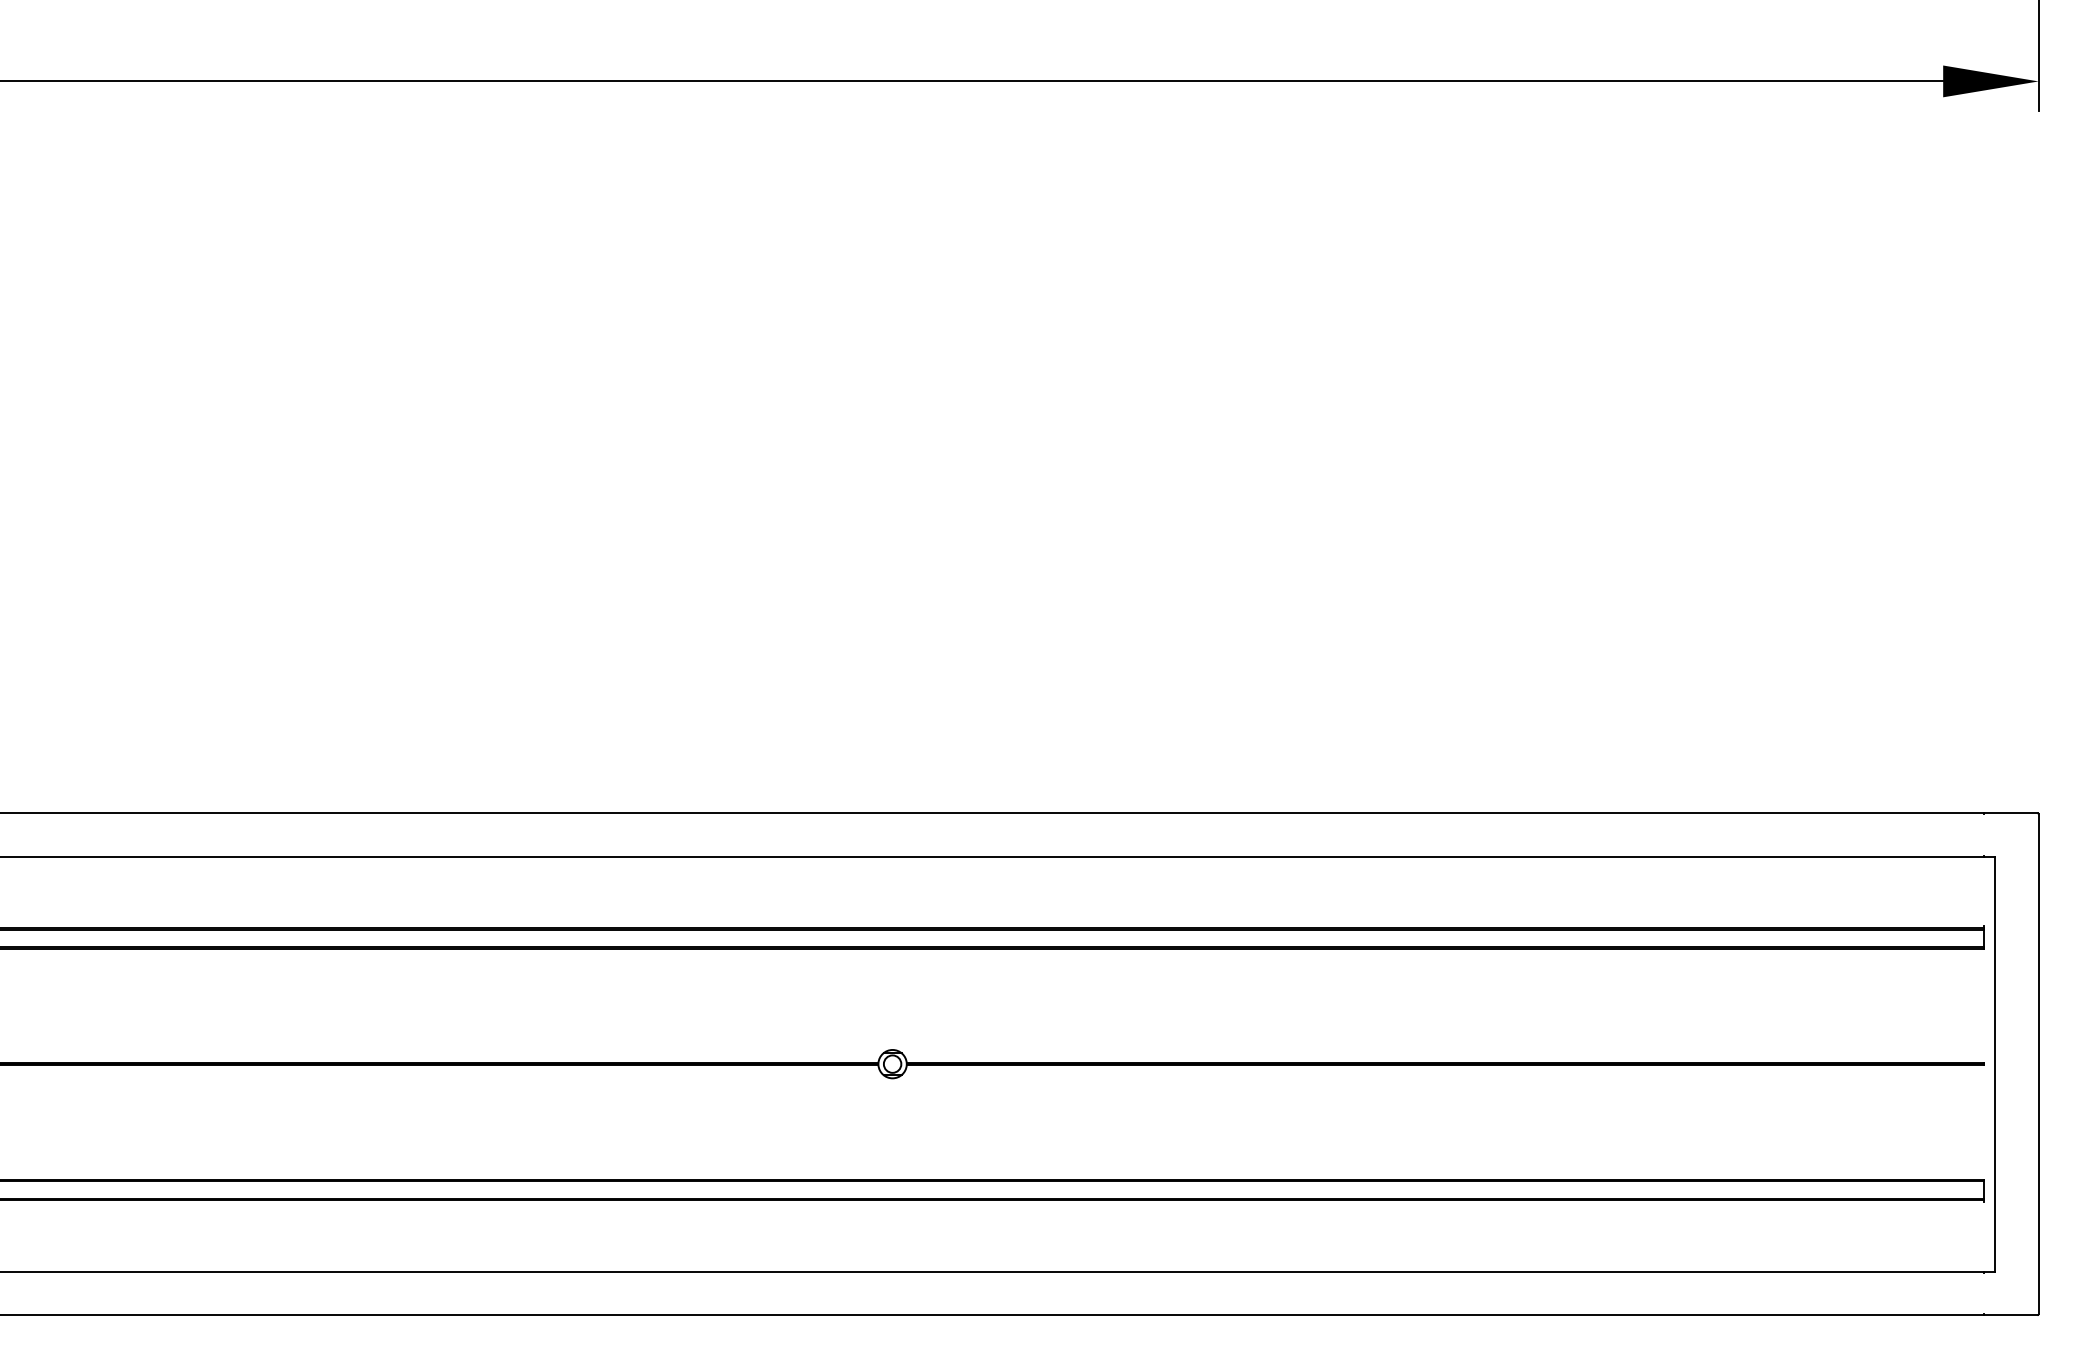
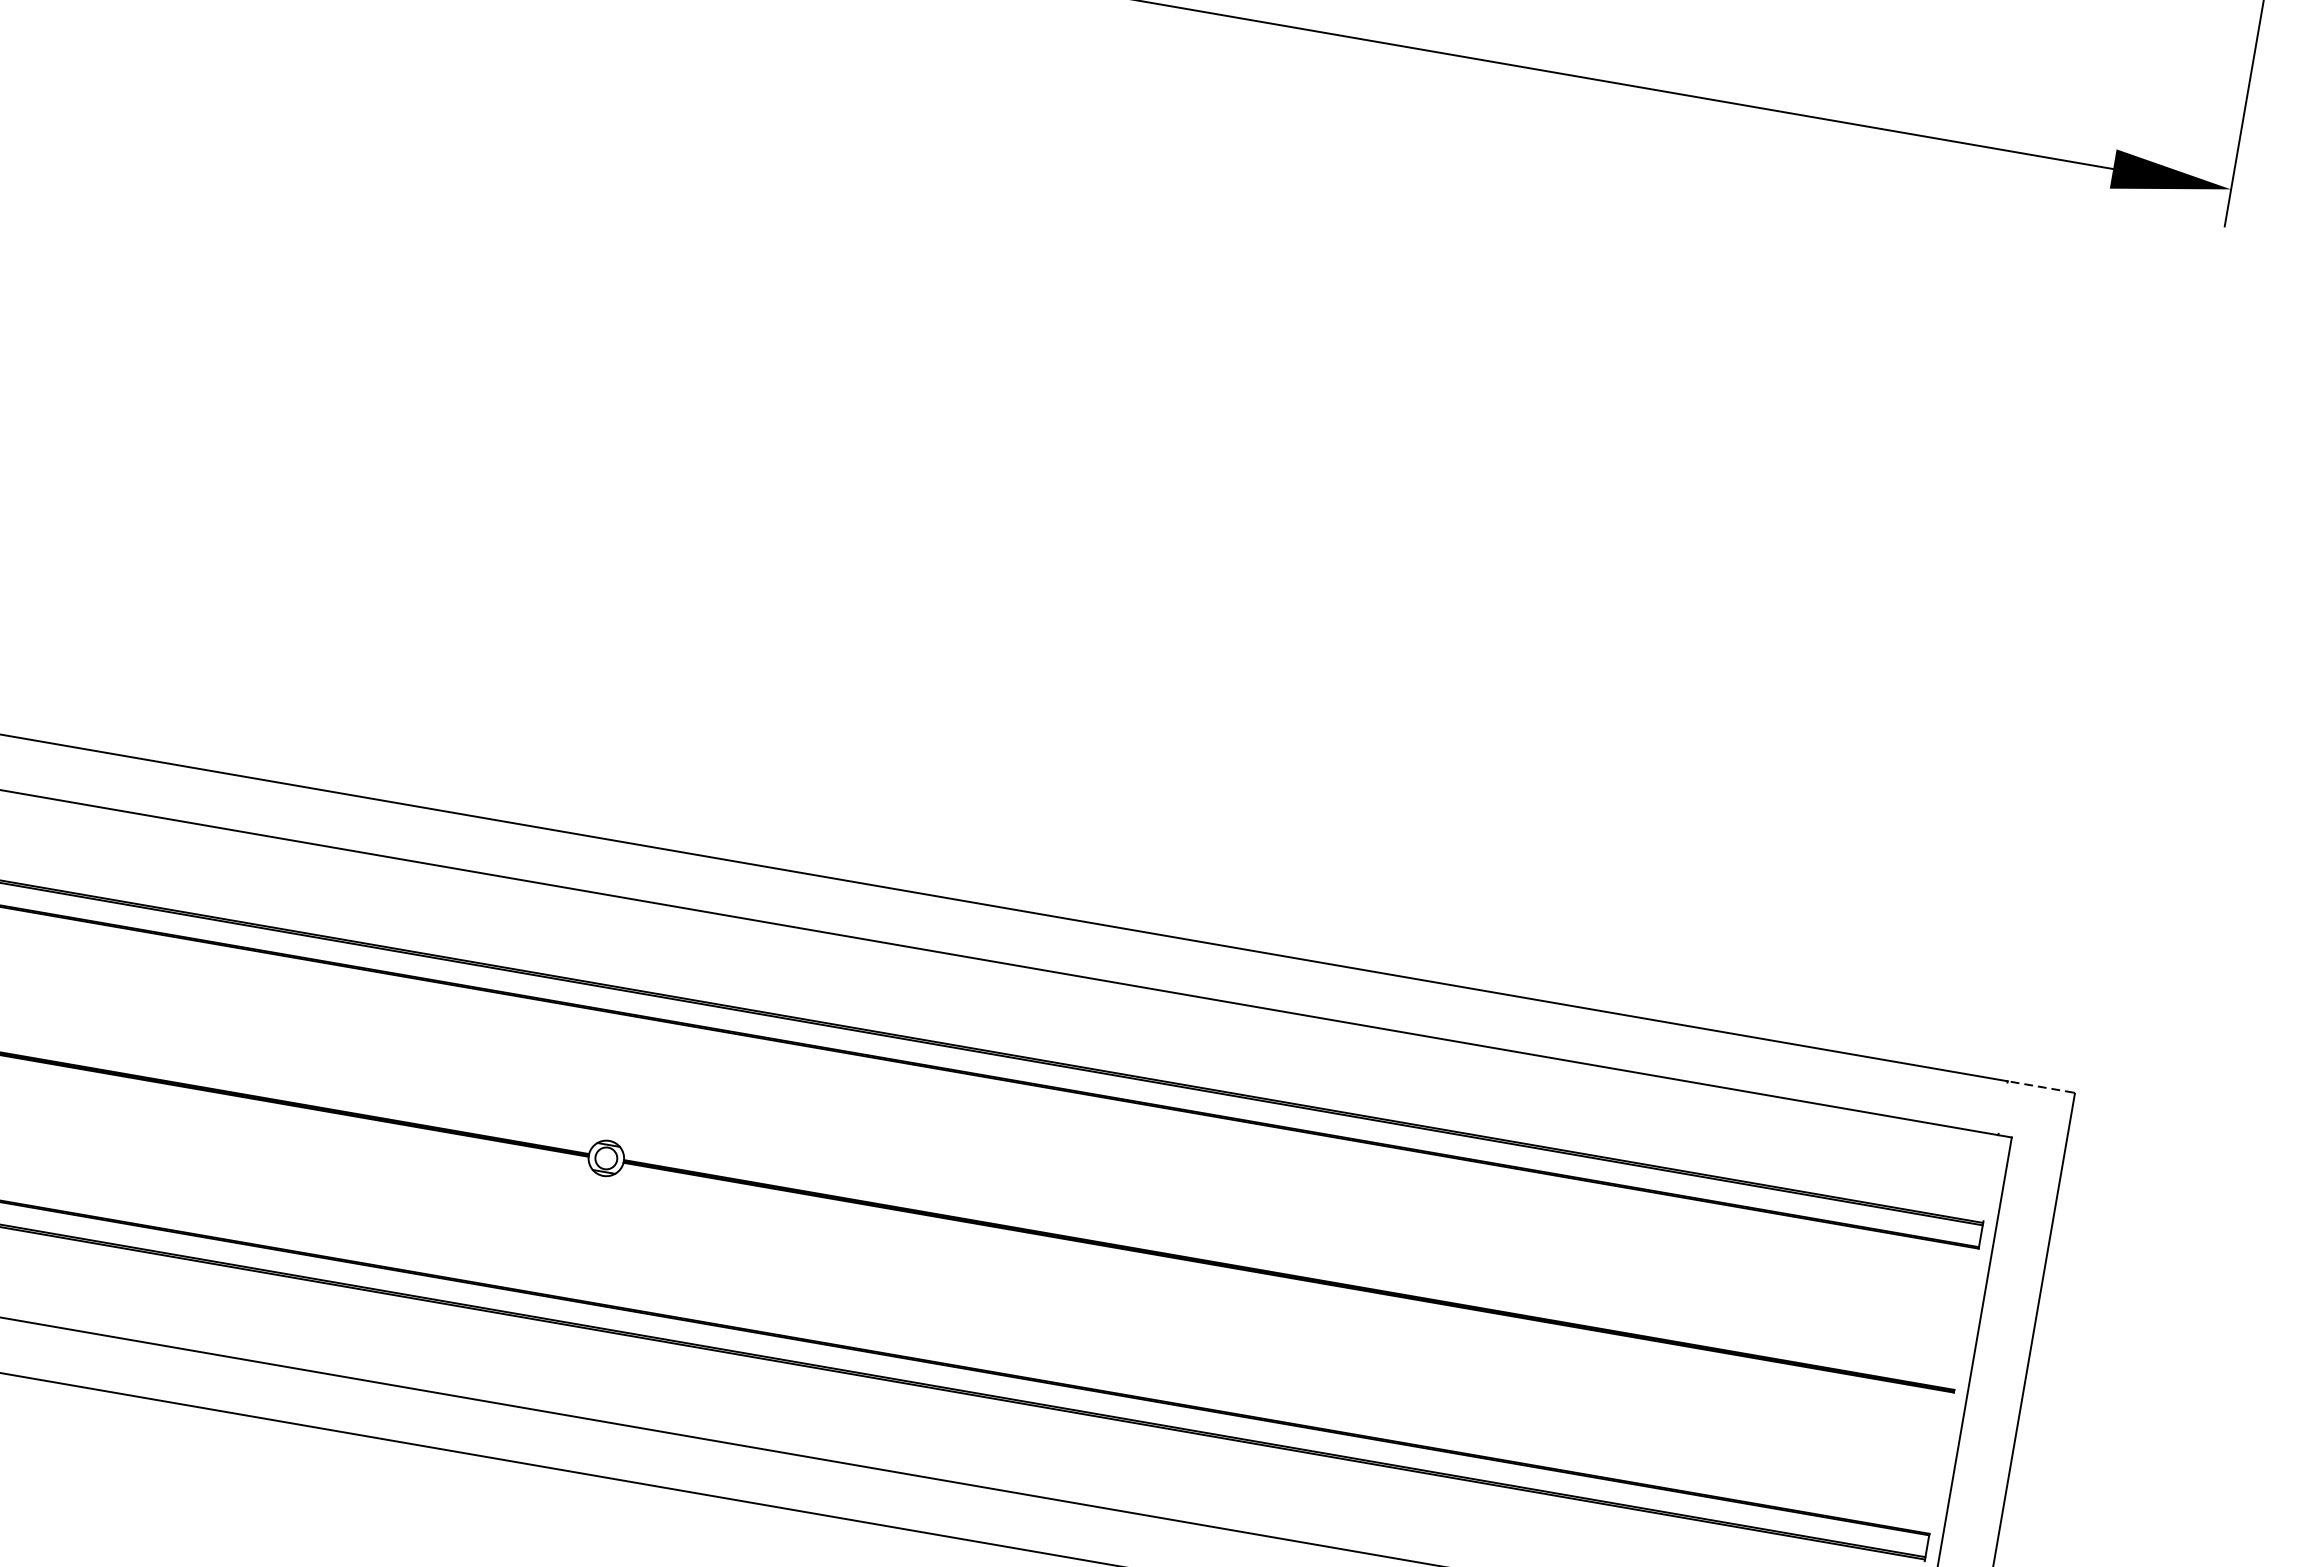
line: (2010, 813) -> (2040, 1087), solid -> dashed

